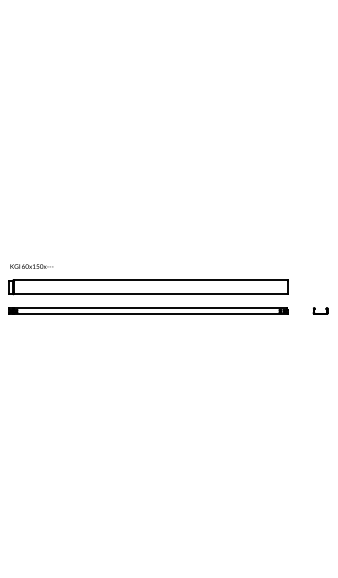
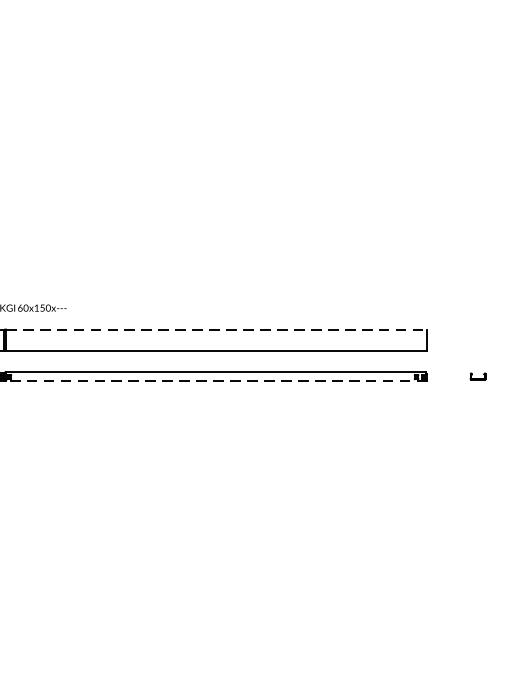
line: (150, 280) -> (216, 329), solid -> dashed
part: (320, 310) -> (478, 375), size x0.7
line: (150, 313) -> (216, 380), solid -> dashed

